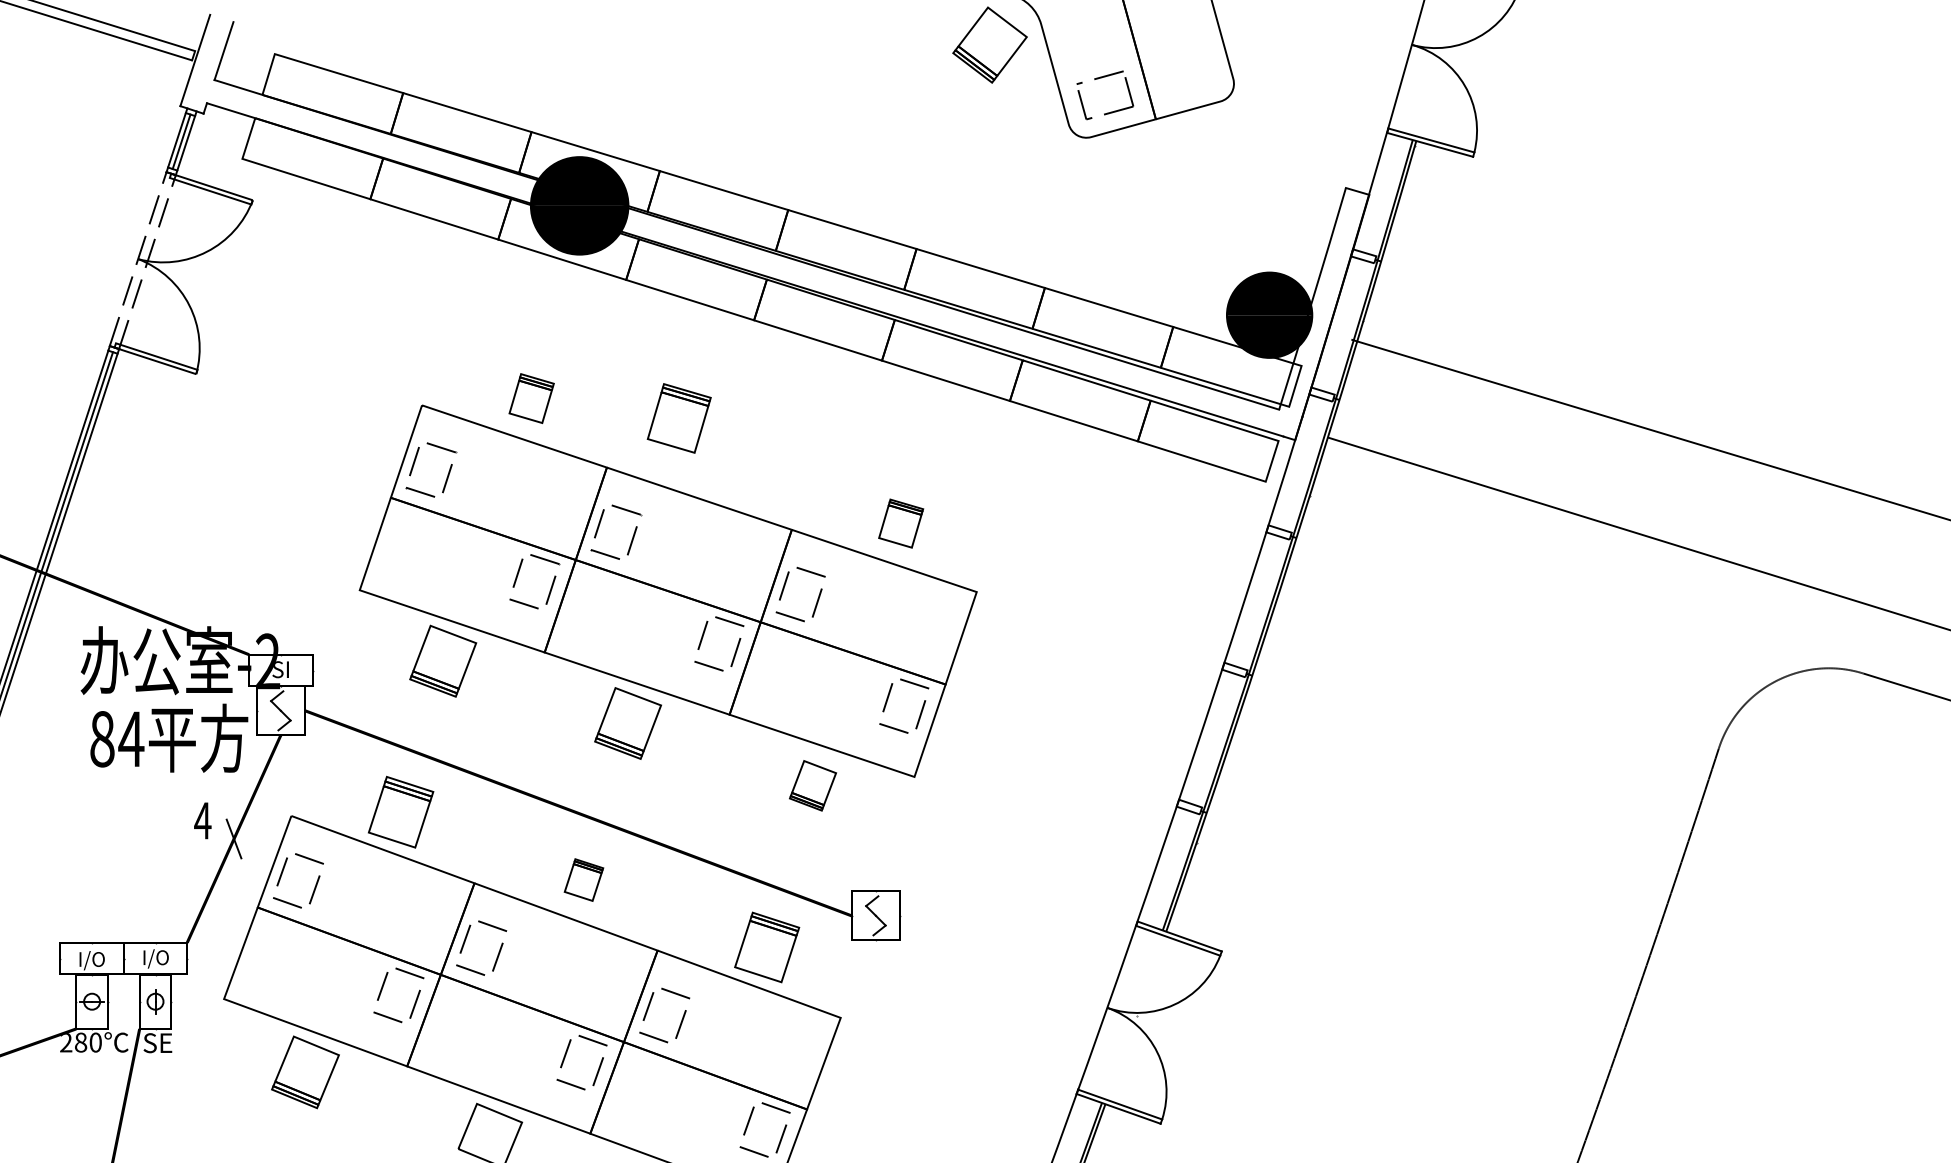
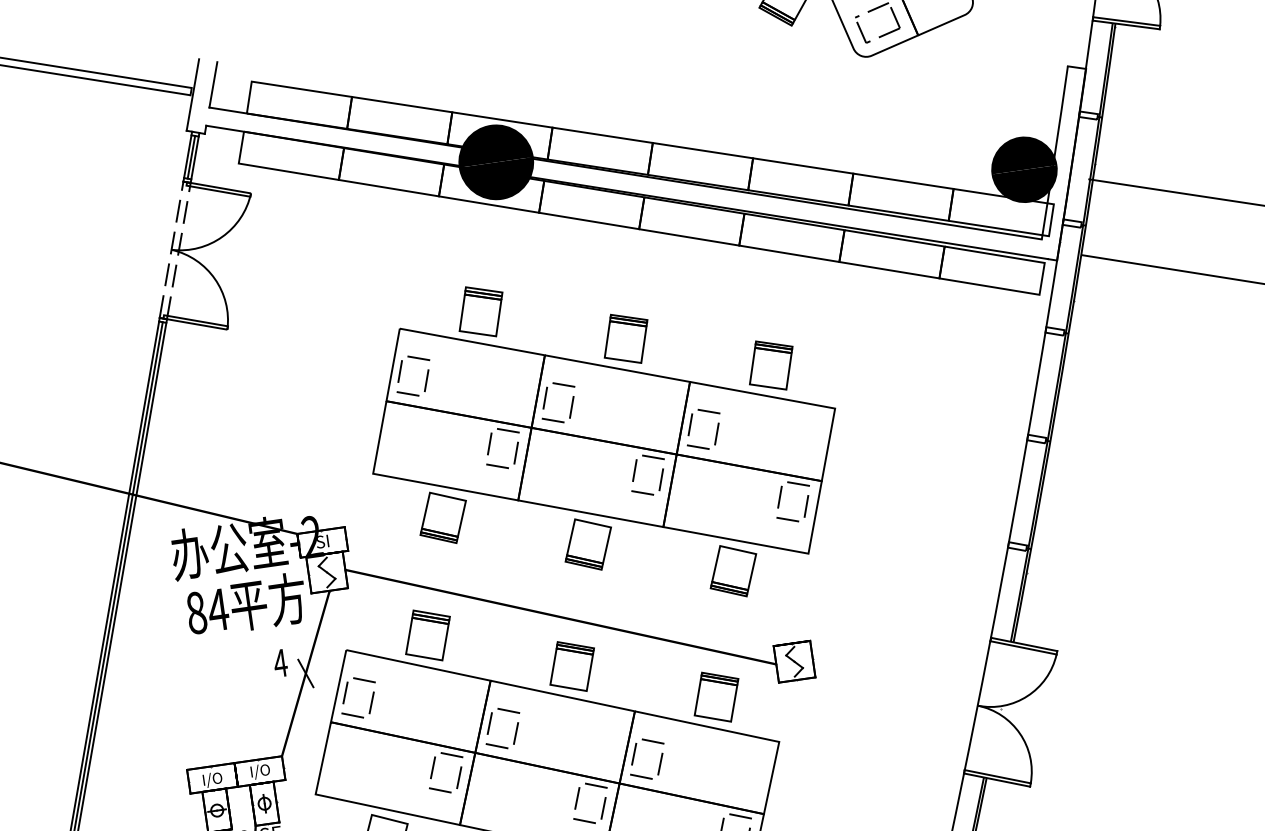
part: (531, 398) -> (480, 311), size x1.43
part: (678, 418) -> (625, 339), moved
part: (900, 523) -> (770, 365), size x1.43
part: (812, 785) -> (733, 571), size x1.43
part: (583, 879) -> (571, 666), size x1.67

